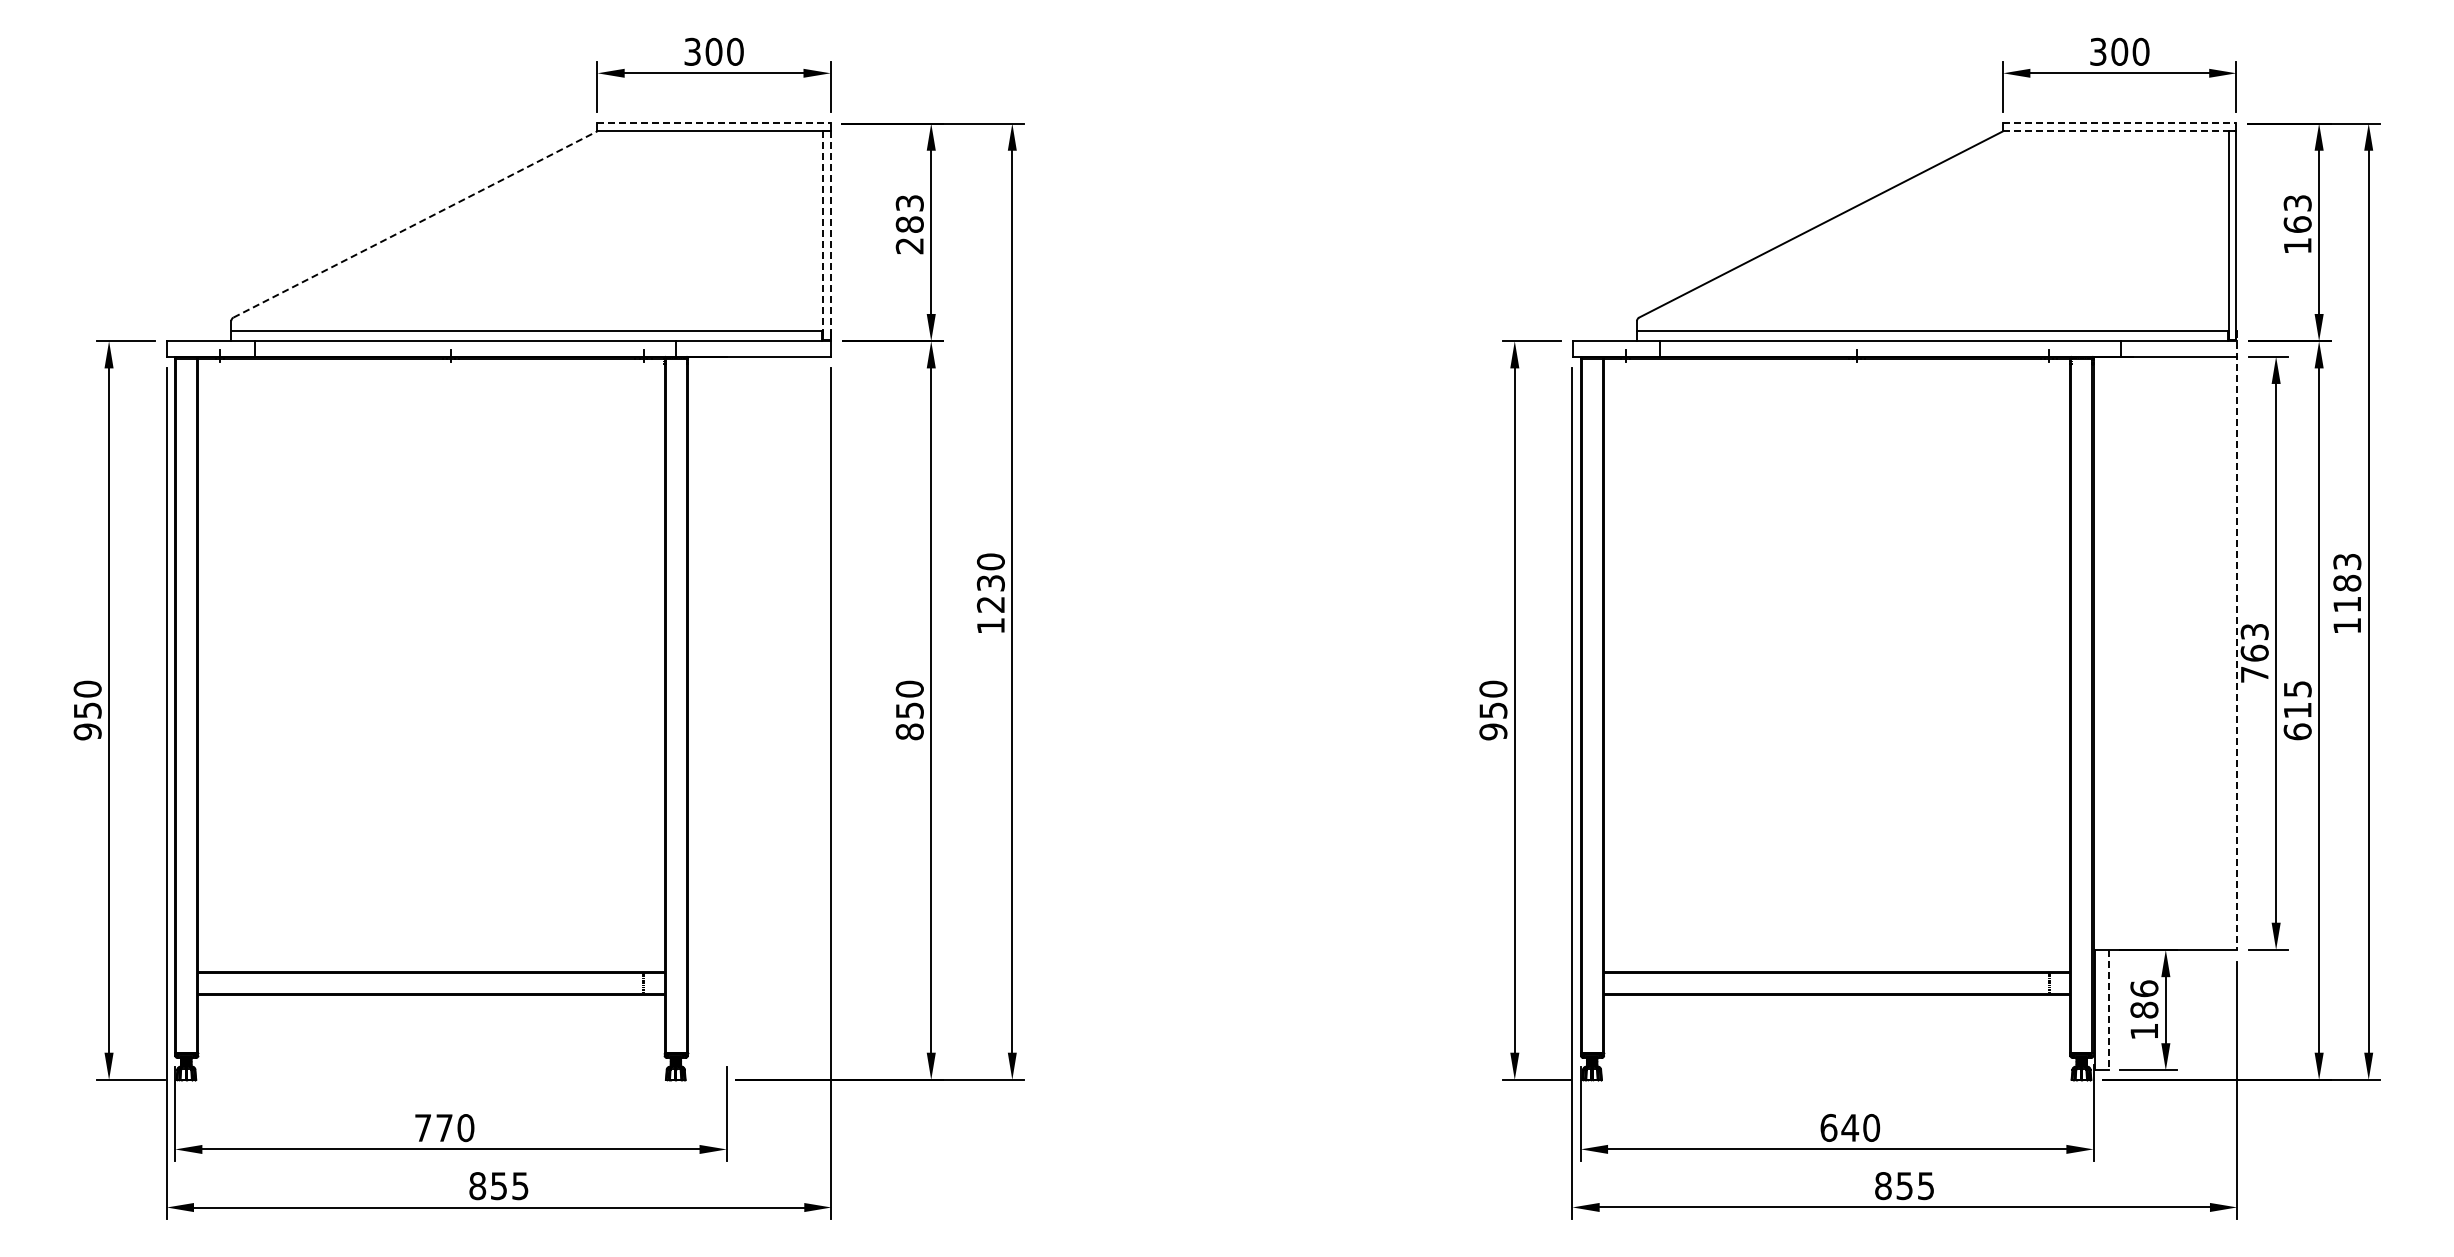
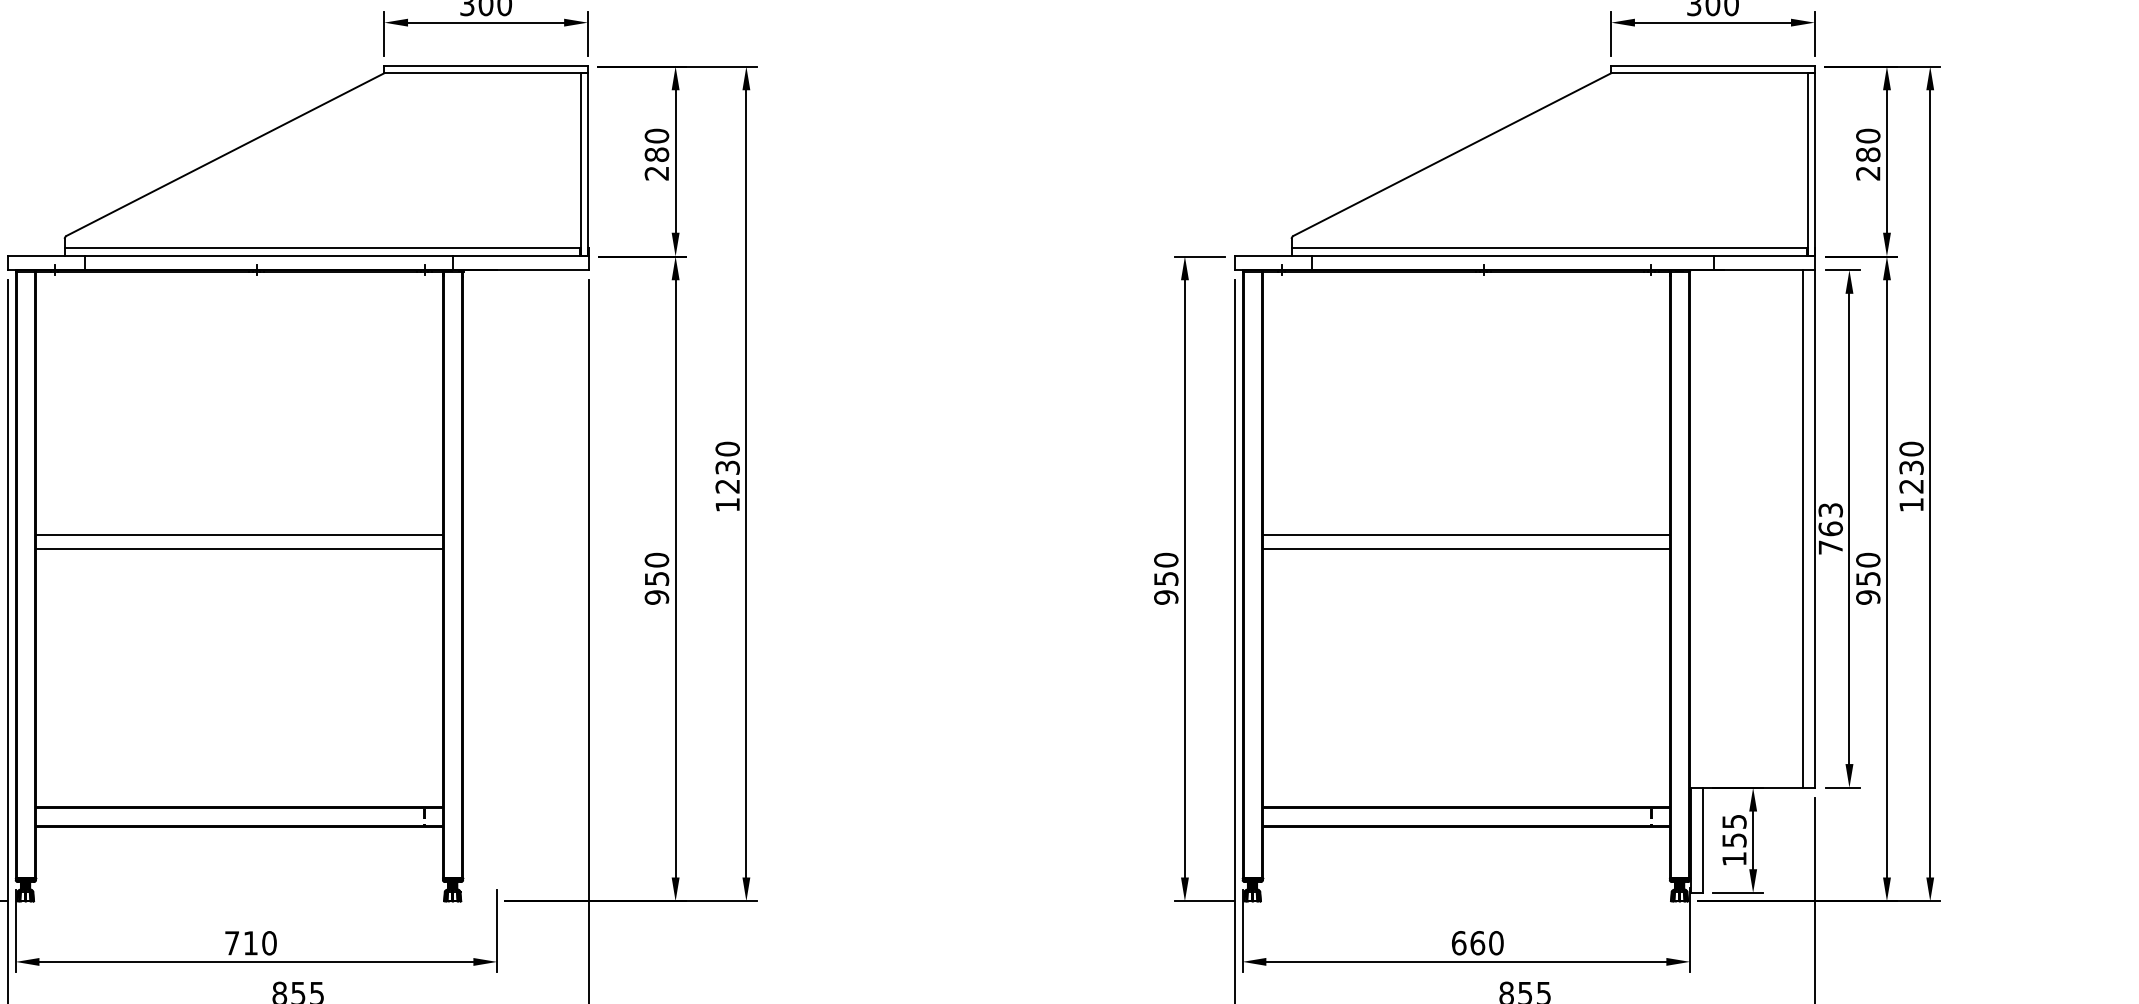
line: (714, 123) -> (486, 66), dashed -> solid
line: (2119, 123) -> (1712, 66), dashed -> solid
line: (2119, 131) -> (1712, 73), dashed -> solid
text: (909, 202) -> (656, 135), 283 -> 280
line: (415, 224) -> (225, 154), dashed -> solid
text: (2297, 224) -> (1868, 154), 163 -> 280
line: (822, 235) -> (580, 164), dashed -> solid
line: (830, 235) -> (587, 164), dashed -> solid
text: (2347, 582) -> (1911, 467), 1183 -> 1230
line: (2237, 641) -> (1815, 518), dashed -> solid
line: (2223, 652) -> (1803, 528), added
line: (431, 660) -> (239, 535), added
line: (1837, 660) -> (1466, 535), added
line: (431, 676) -> (239, 549), added
line: (1837, 676) -> (1466, 549), added
text: (2297, 710) -> (1868, 578), 615 -> 950
text: (909, 731) -> (656, 597), 850 -> 950
text: (2144, 999) -> (1734, 831), 186 -> 155
line: (2108, 1010) -> (1703, 840), dashed -> solid
text: (444, 1127) -> (250, 942), 770 -> 710
text: (1850, 1127) -> (1477, 942), 640 -> 660

